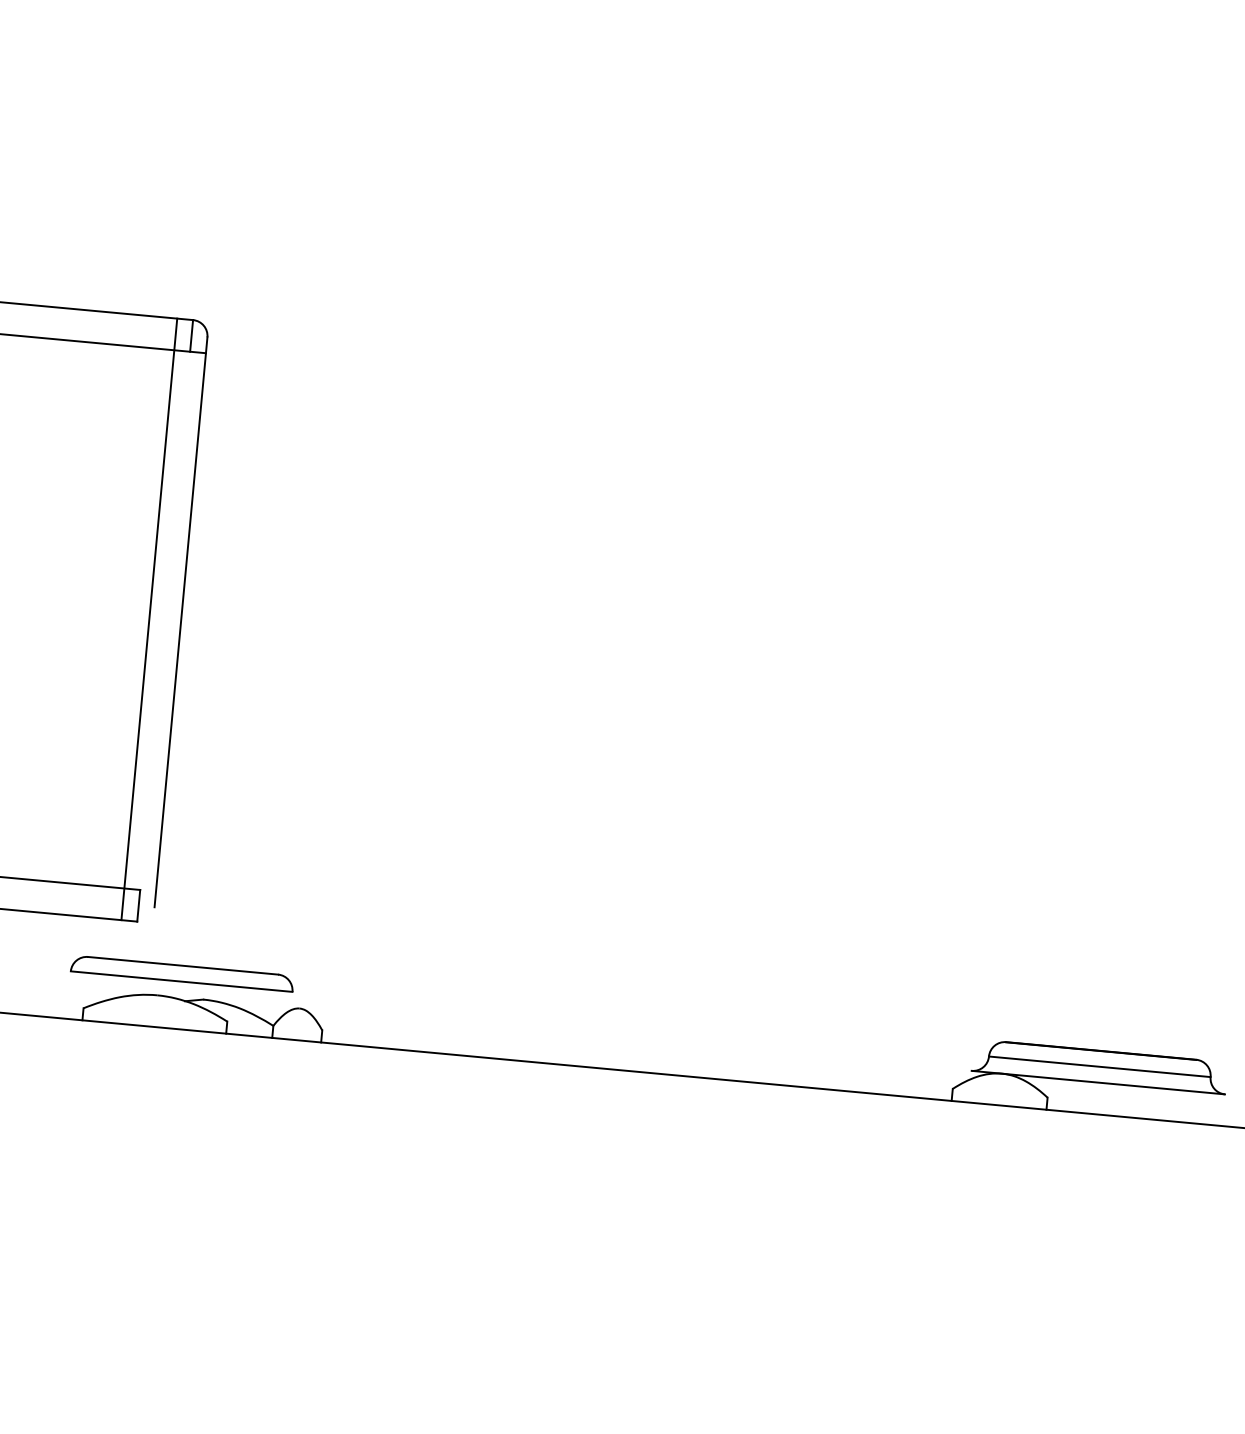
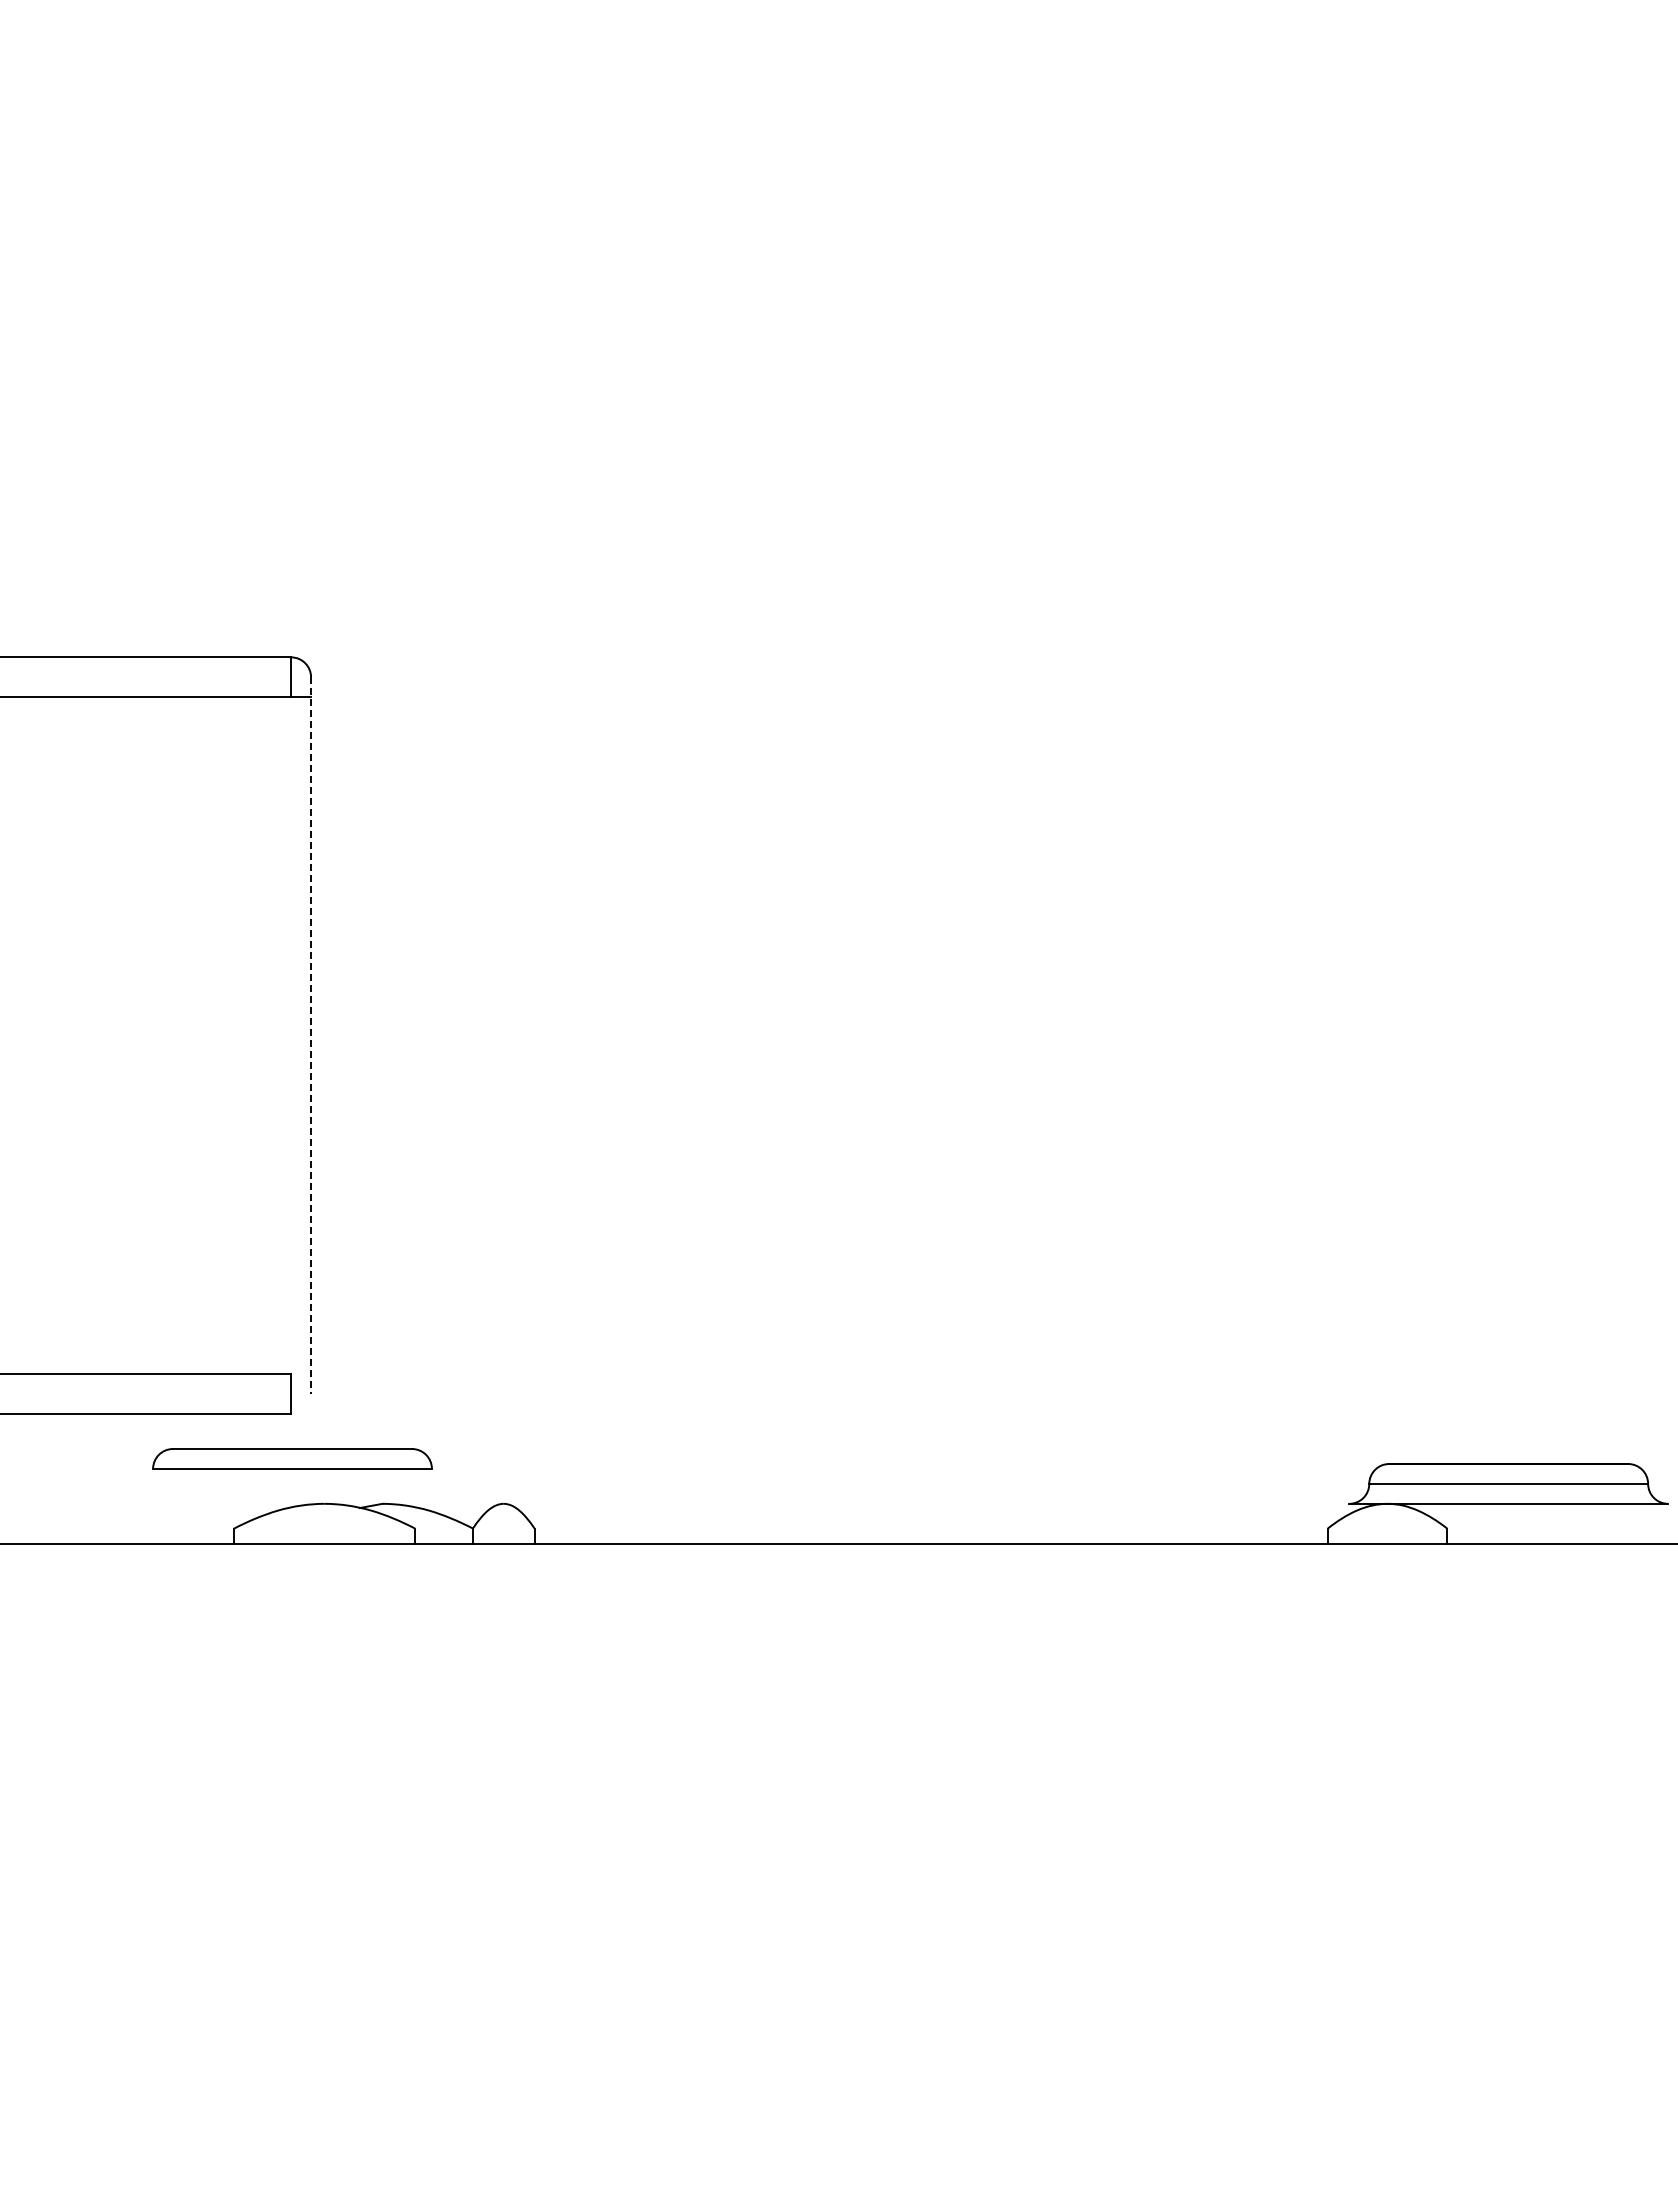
line: (149, 619) -> (271, 1035), removed
line: (181, 622) -> (311, 1035), solid -> dashed
part: (182, 973) -> (292, 1458), moved

